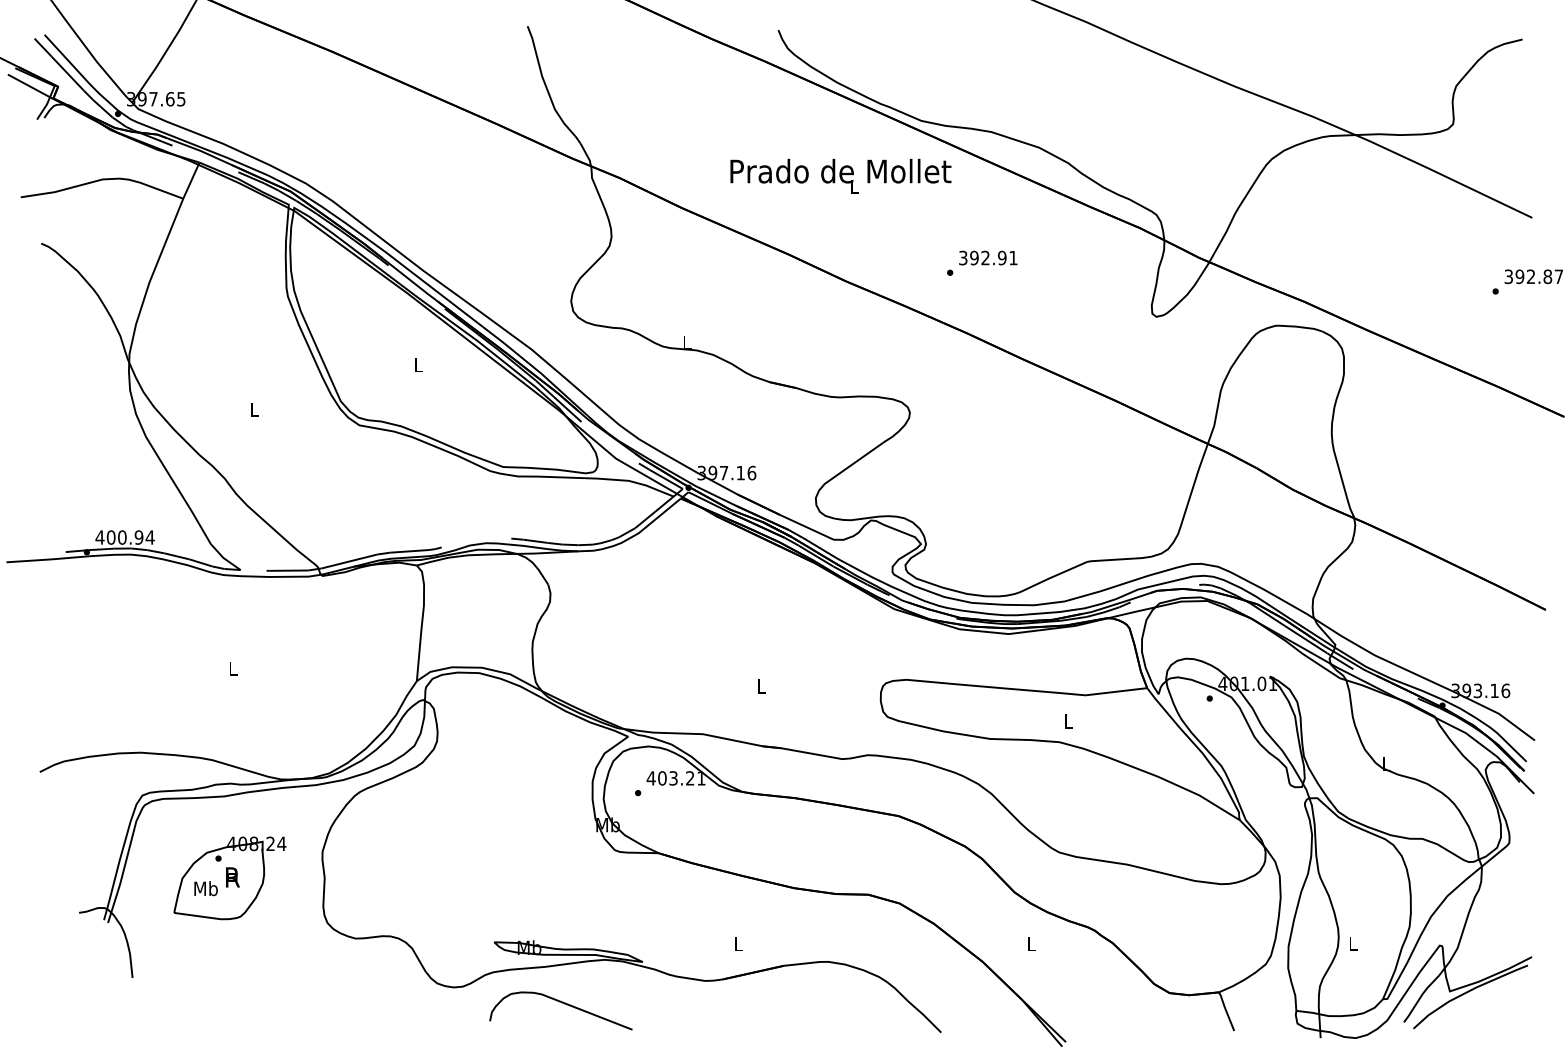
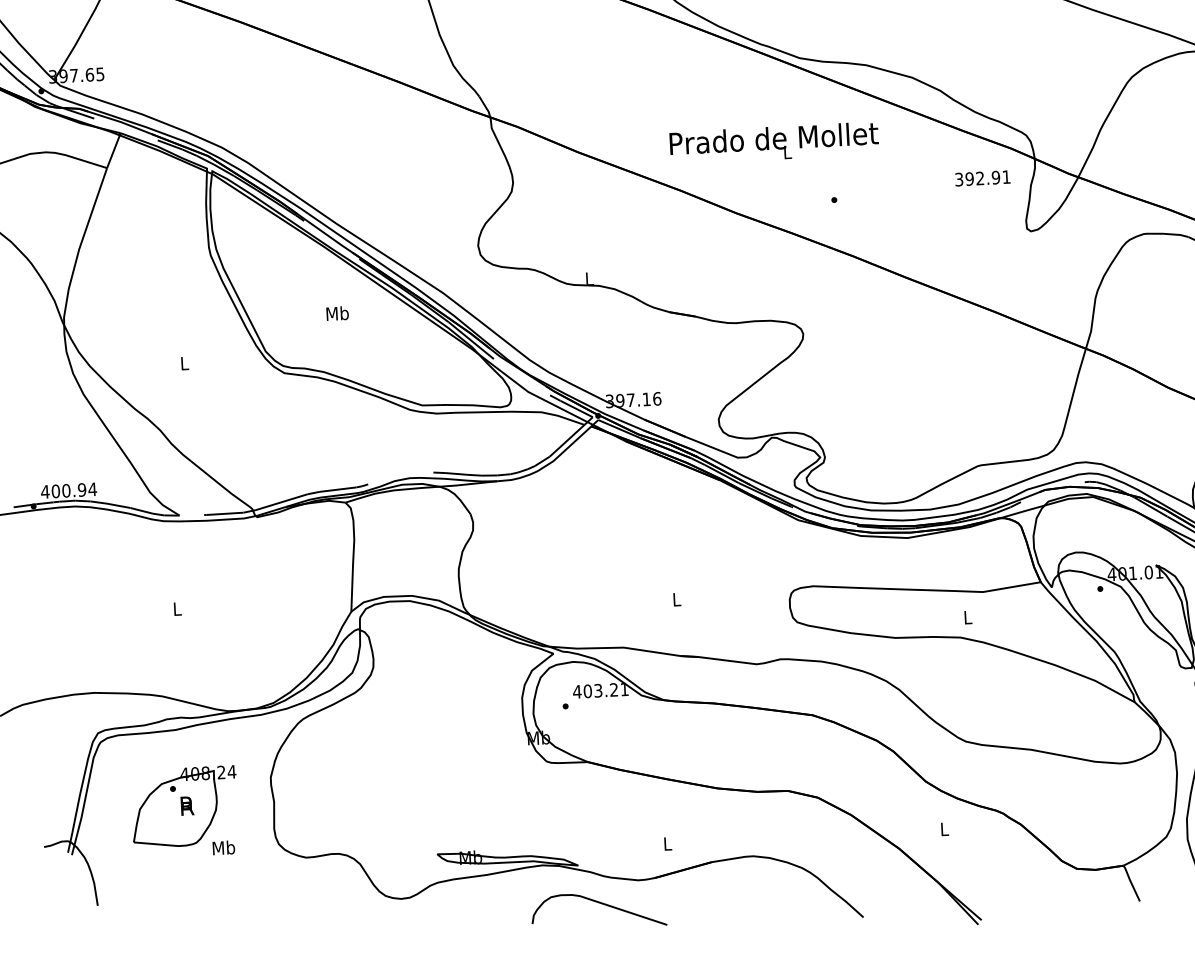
text: (840, 175) -> (773, 142), moved
text: (988, 257) -> (982, 177), moved
text: (418, 364) -> (337, 312), L -> Mb
text: (205, 888) -> (223, 847), moved
curve: (561, 1003) -> (599, 903), moved

